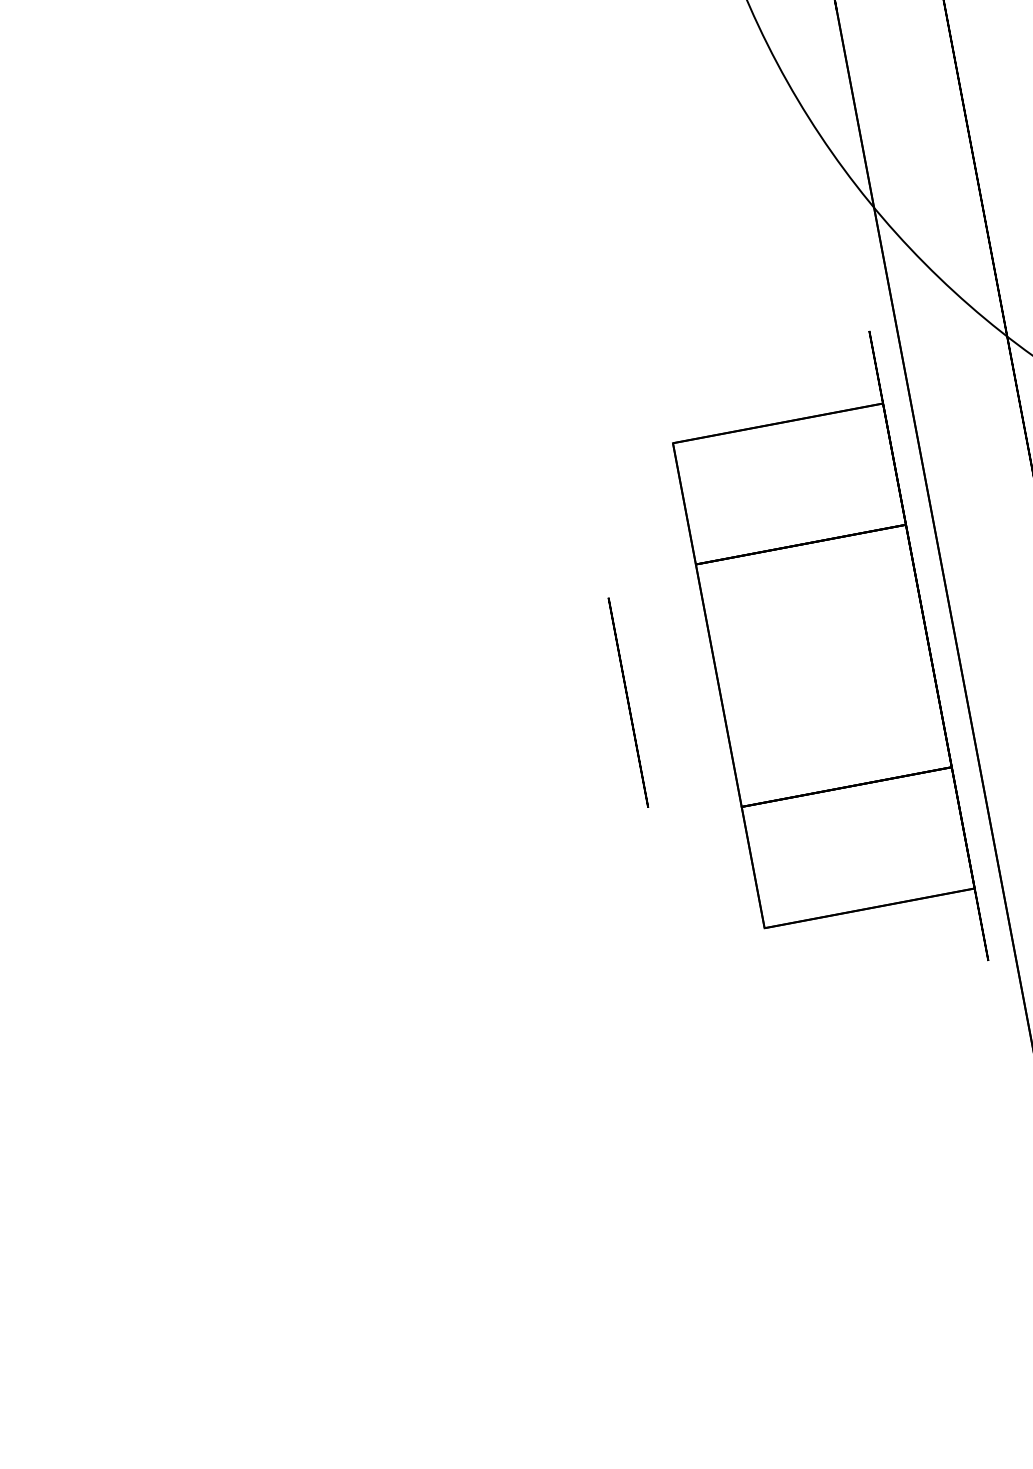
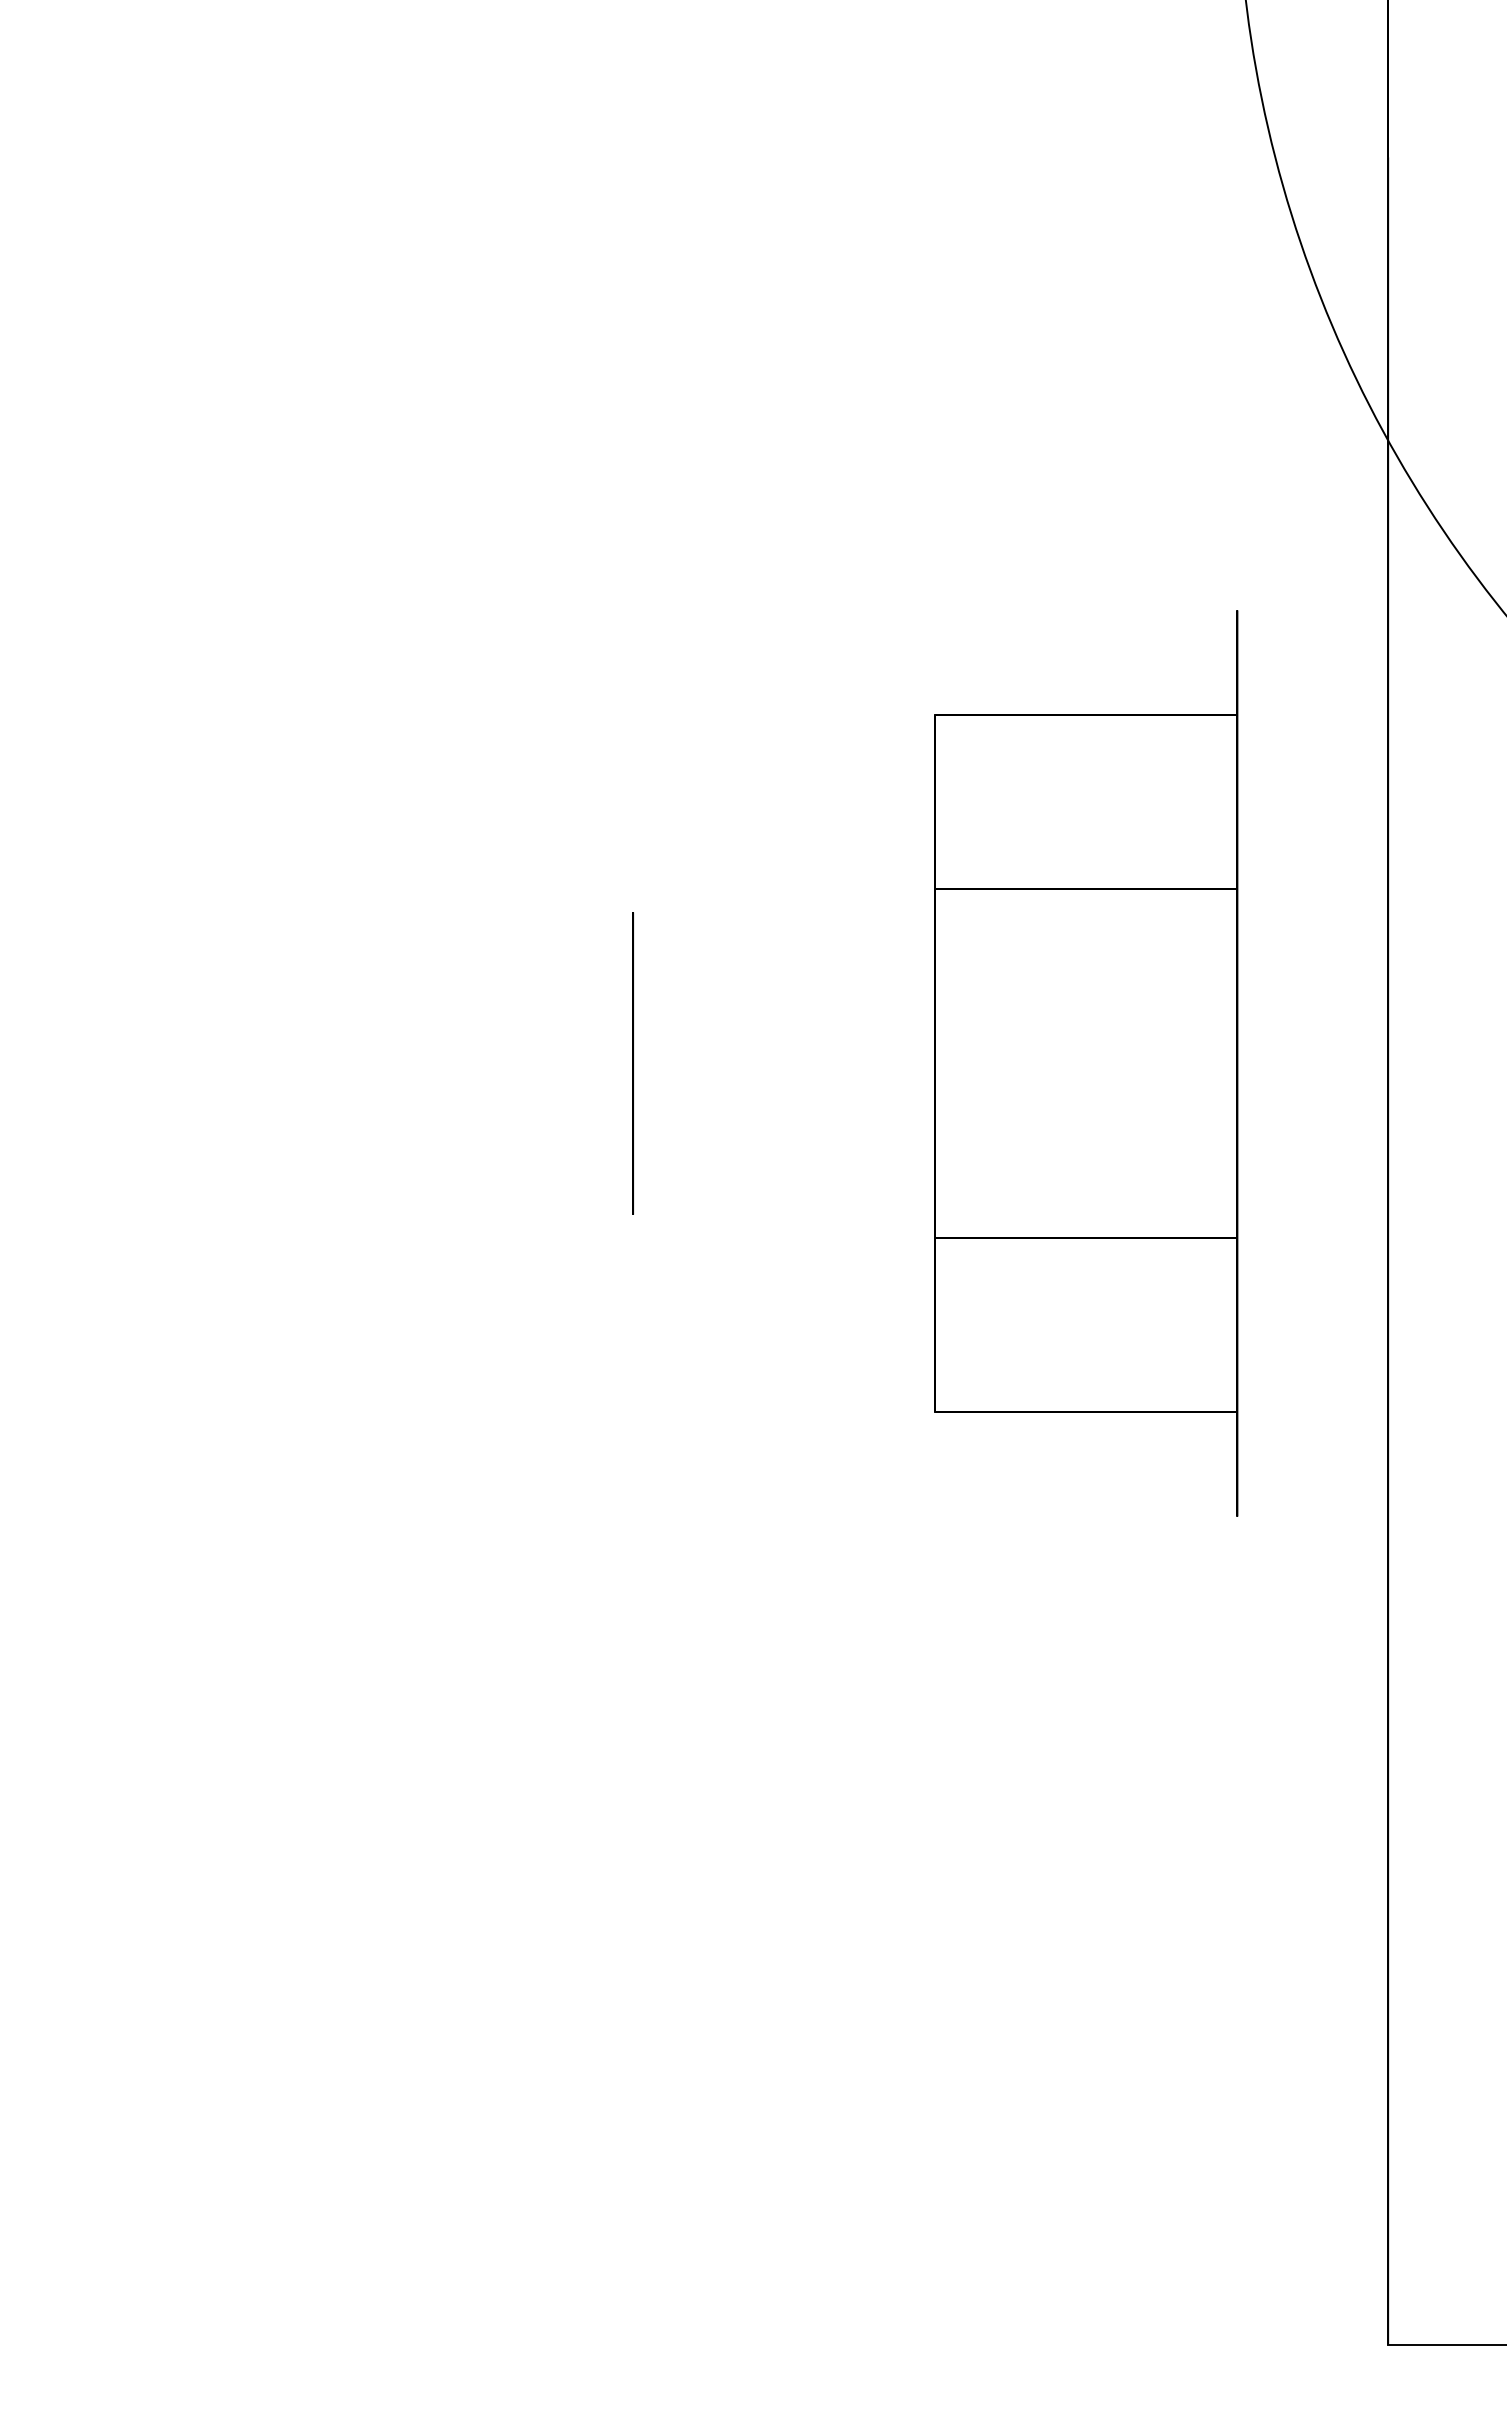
part: (824, 665) -> (1086, 1063), moved
circle: (628, 702) -> (632, 1063), moved

